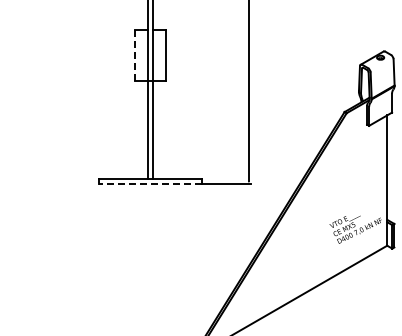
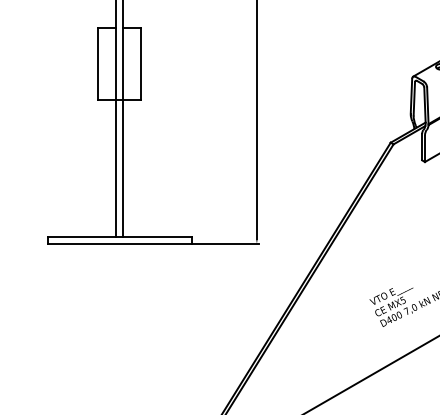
line: (135, 55) -> (98, 63), dashed -> solid
line: (150, 184) -> (119, 244), dashed -> solid

